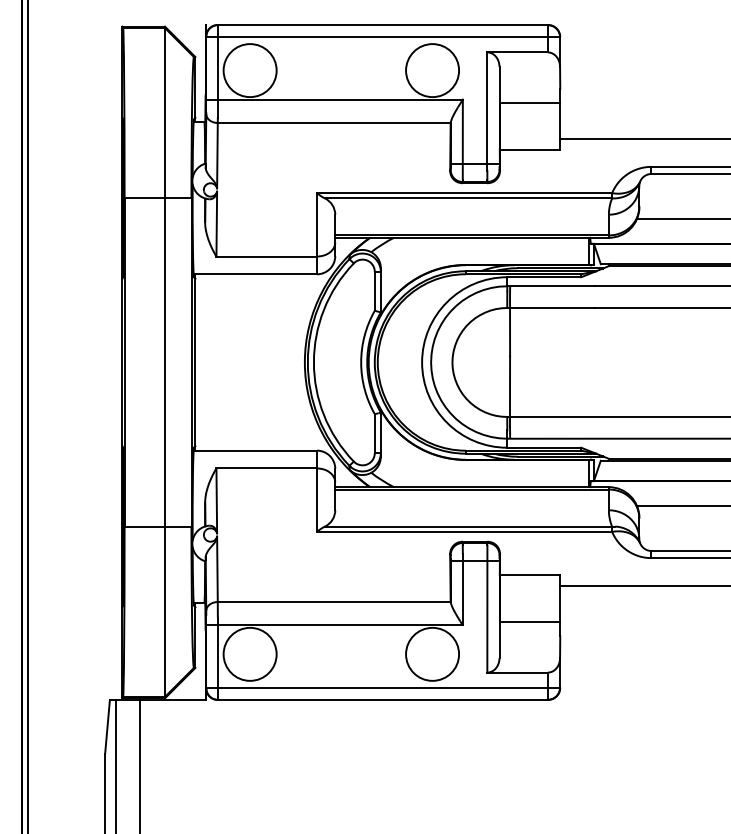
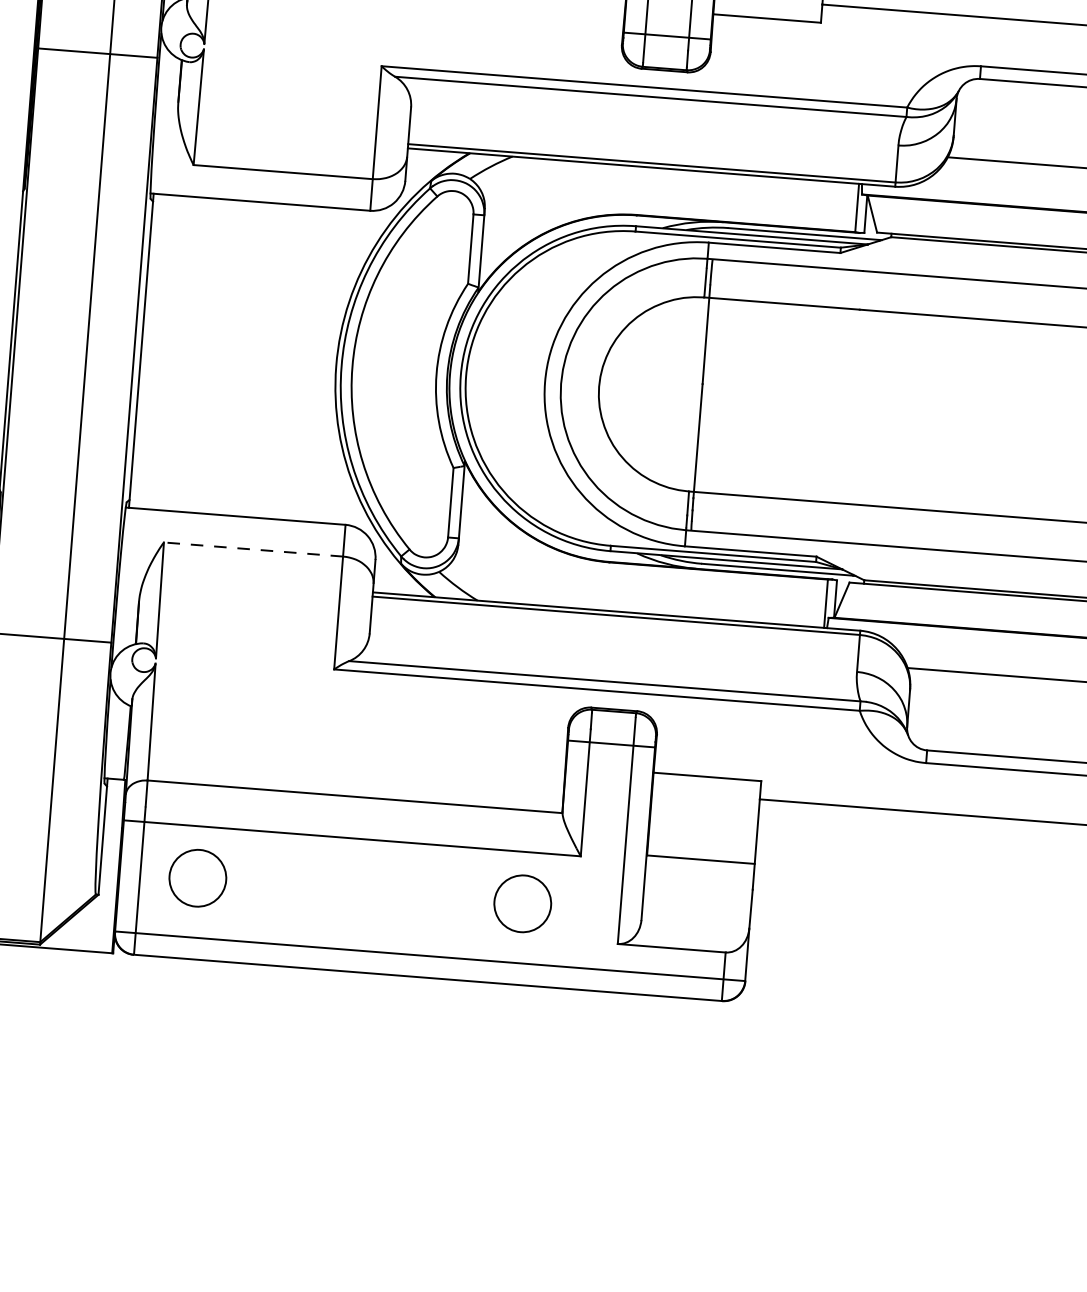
line: (266, 468) -> (253, 549), solid -> dashed
circle: (249, 653) -> (196, 876), size x0.6
circle: (432, 653) -> (522, 902), size x0.6

